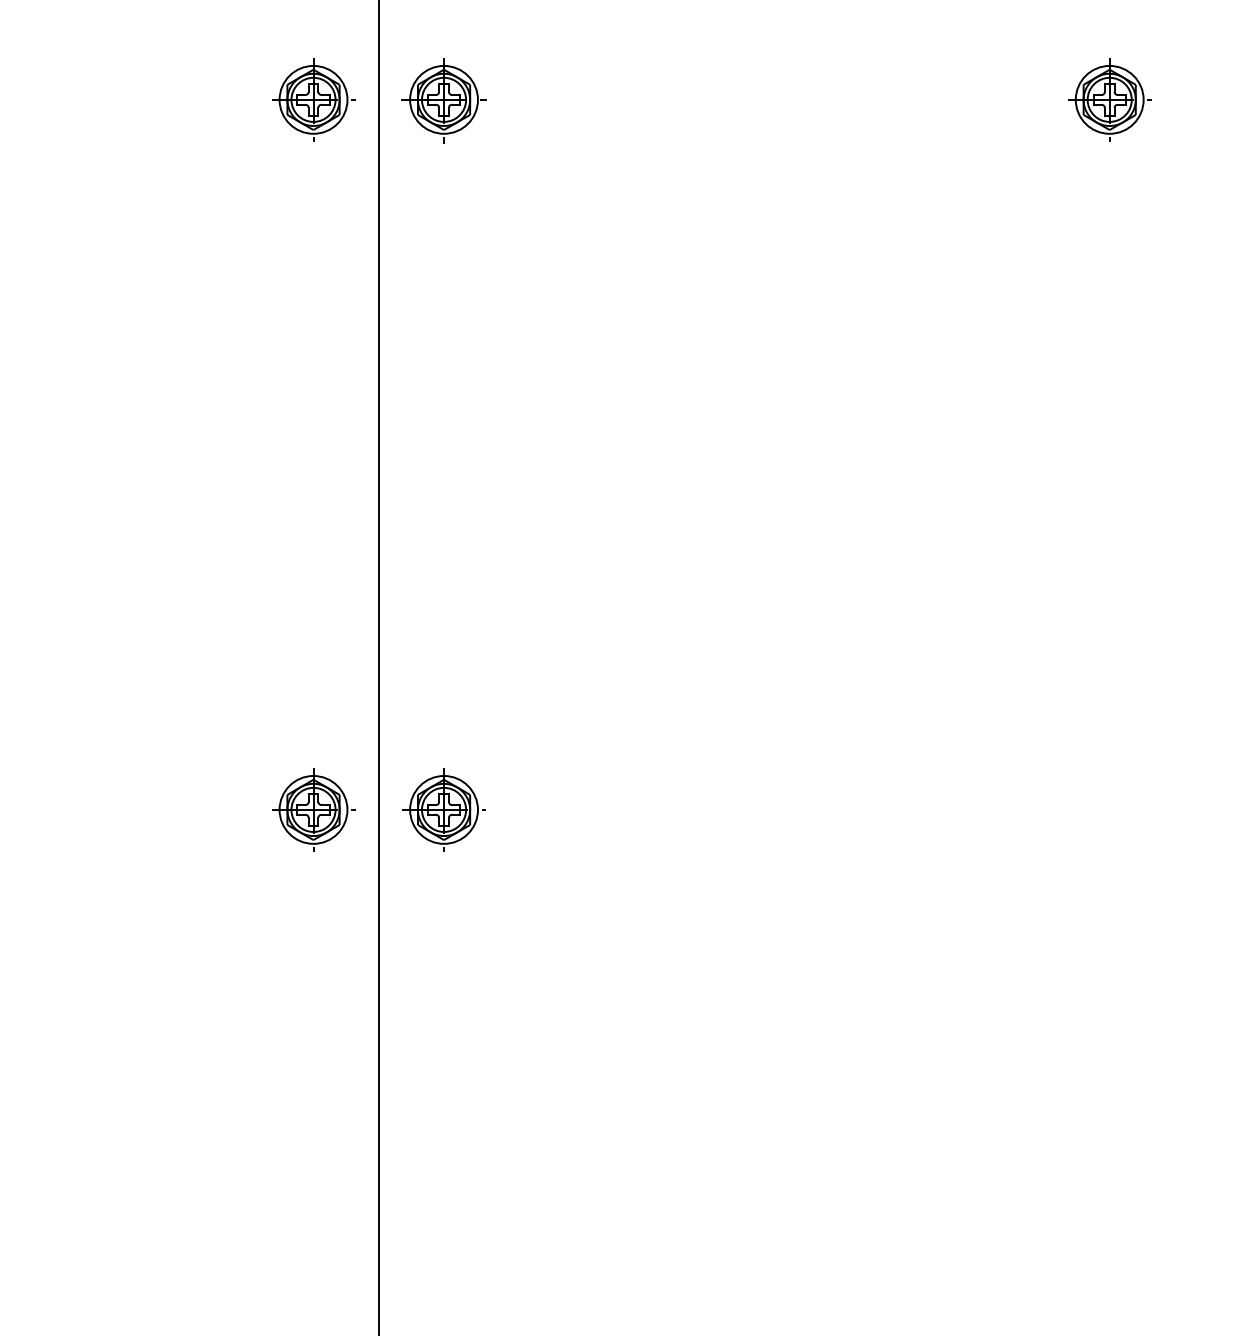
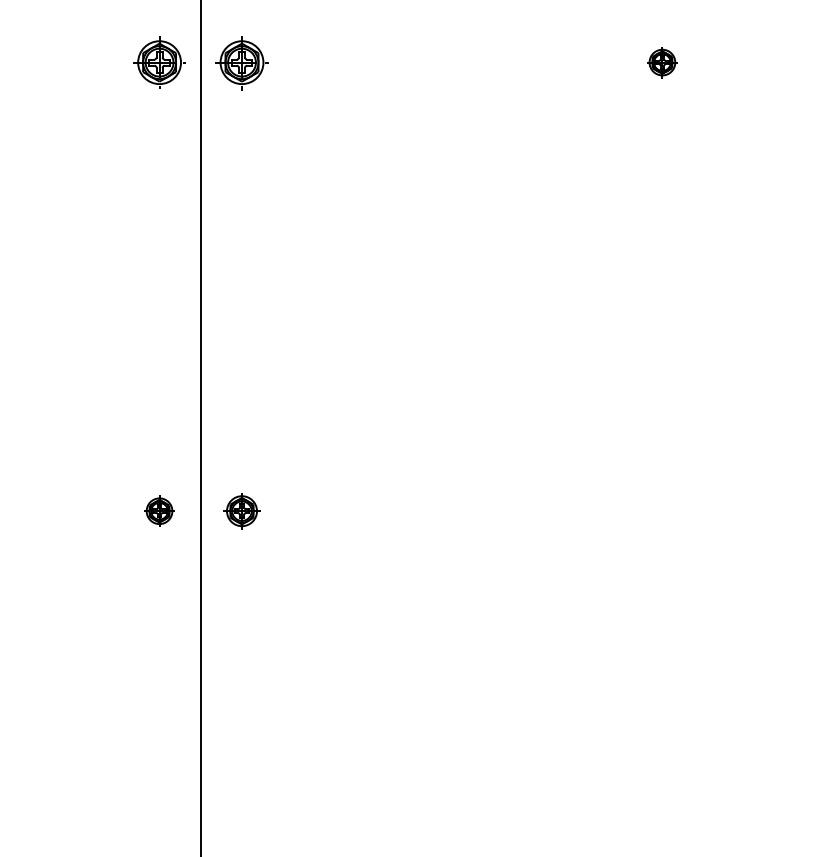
part: (1109, 99) -> (662, 62), size x0.6
part: (313, 810) -> (159, 511), size x0.6
part: (443, 810) -> (241, 511), size x0.7

